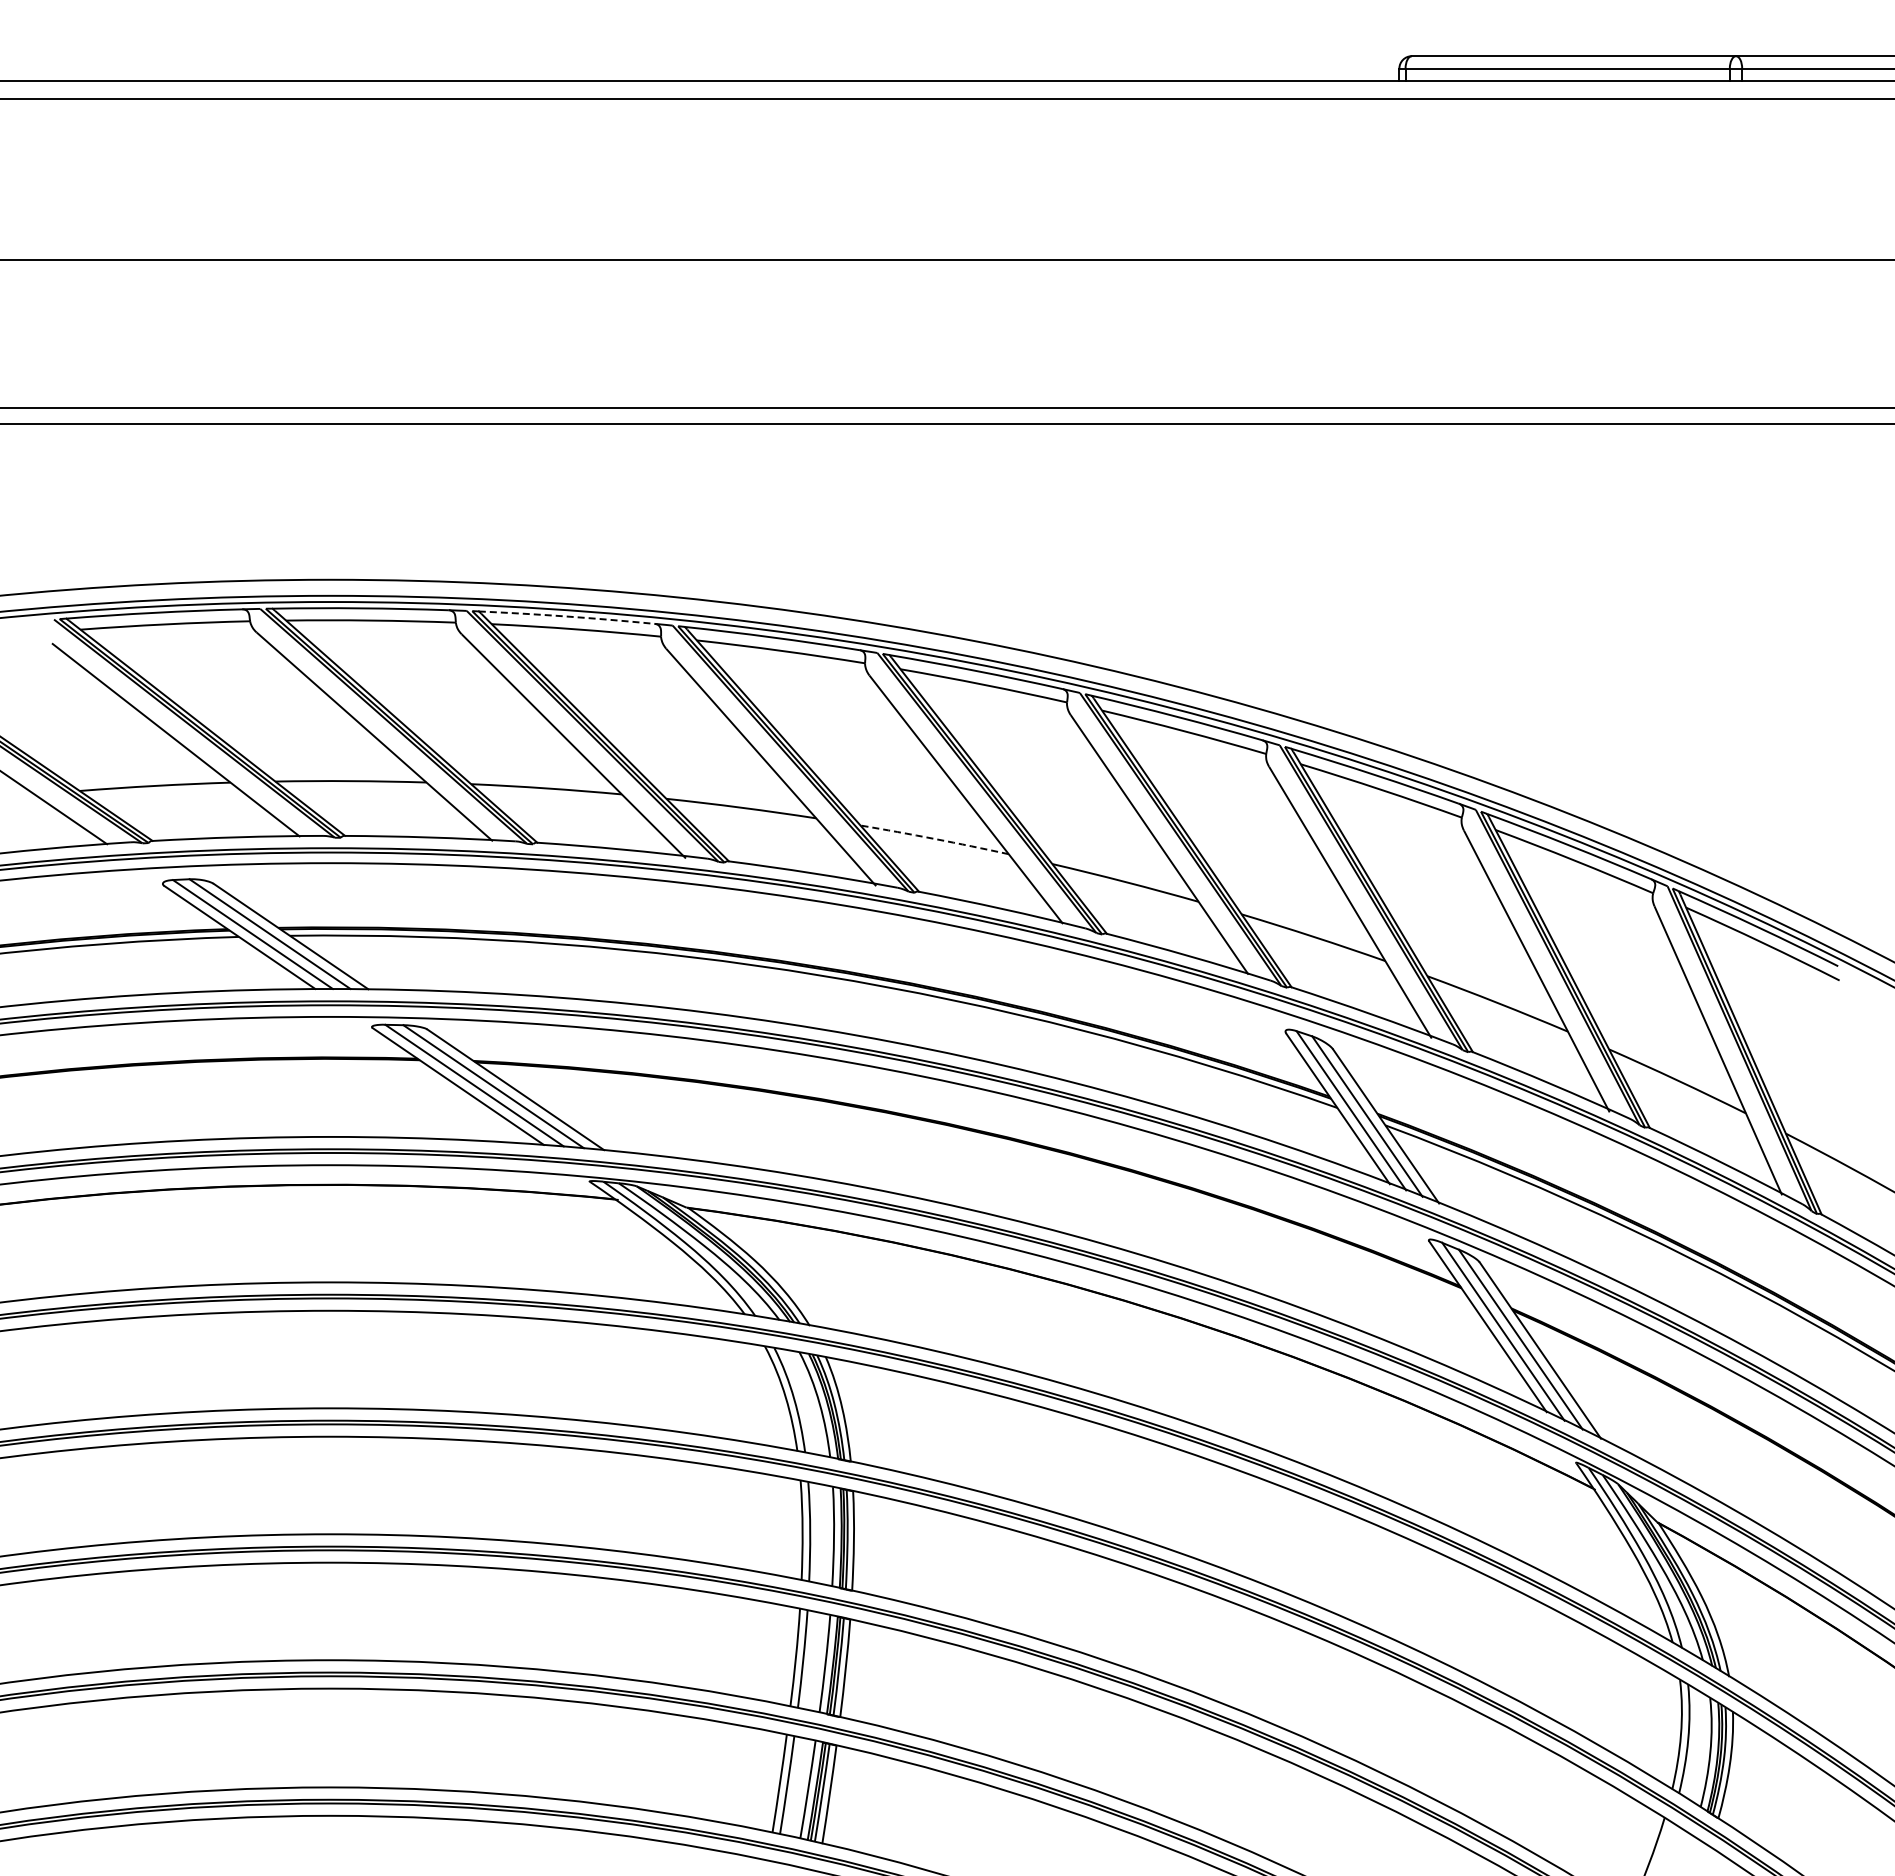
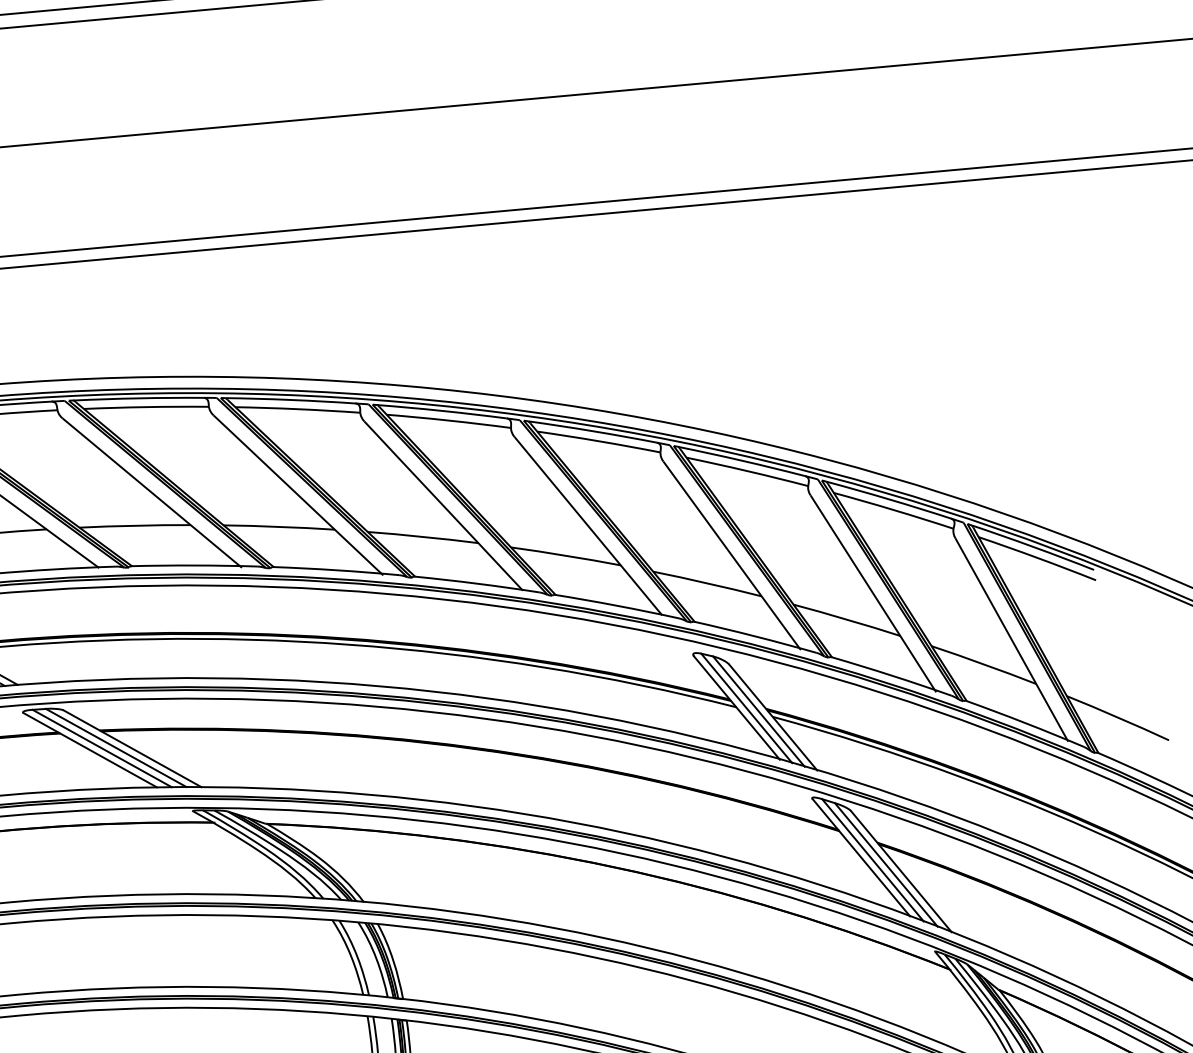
arc: (566, 616) -> (138, 398), dashed -> solid
arc: (934, 838) -> (422, 536), dashed -> solid

